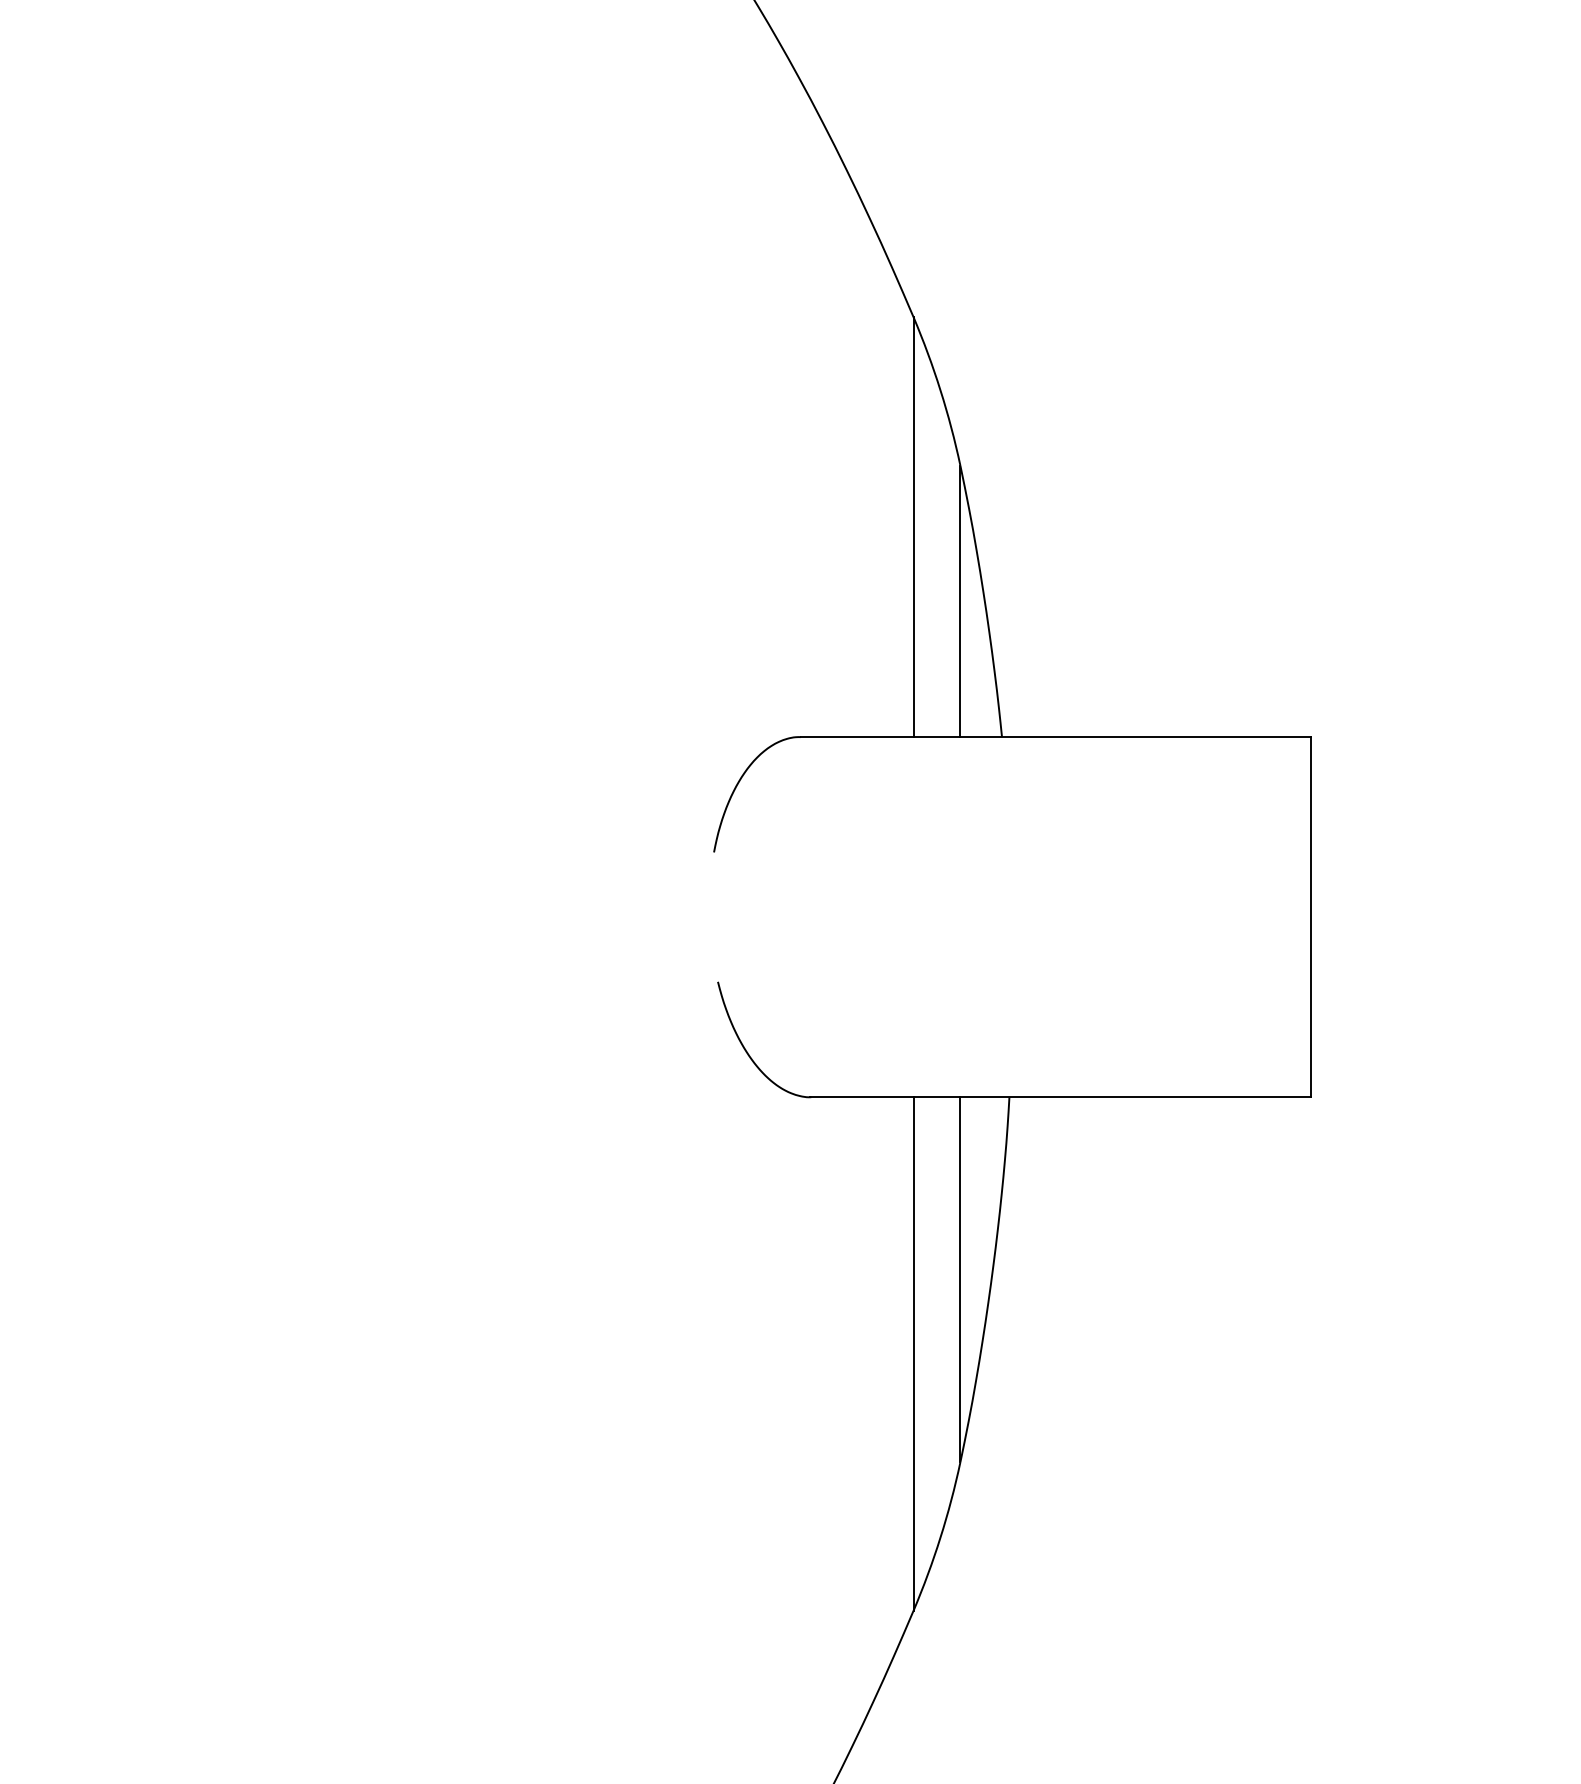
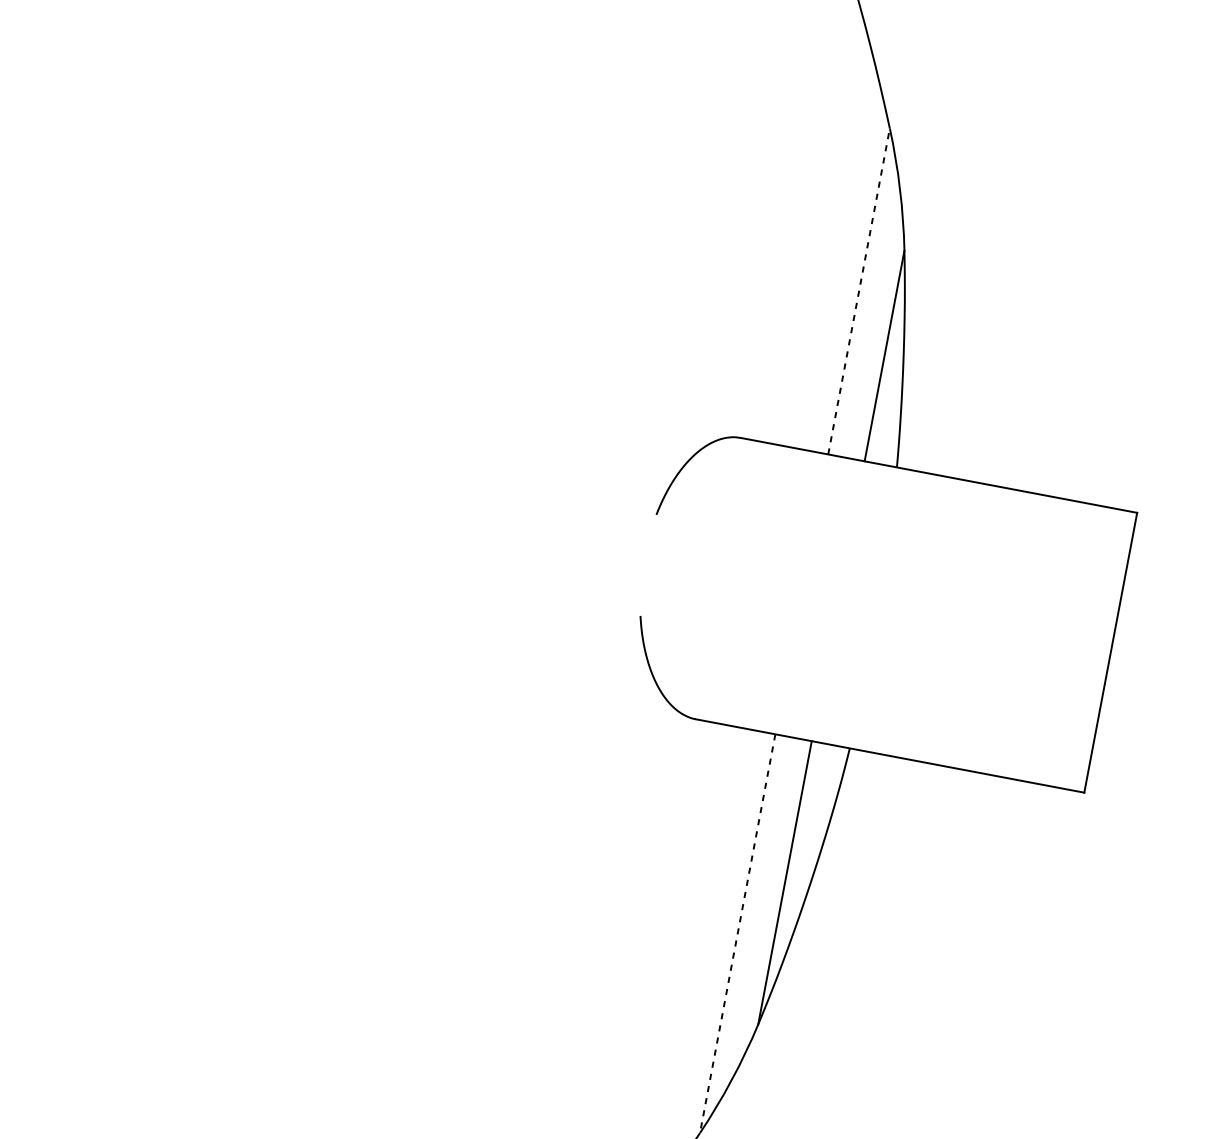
line: (913, 527) -> (858, 291), solid -> dashed
line: (913, 1354) -> (737, 933), solid -> dashed

